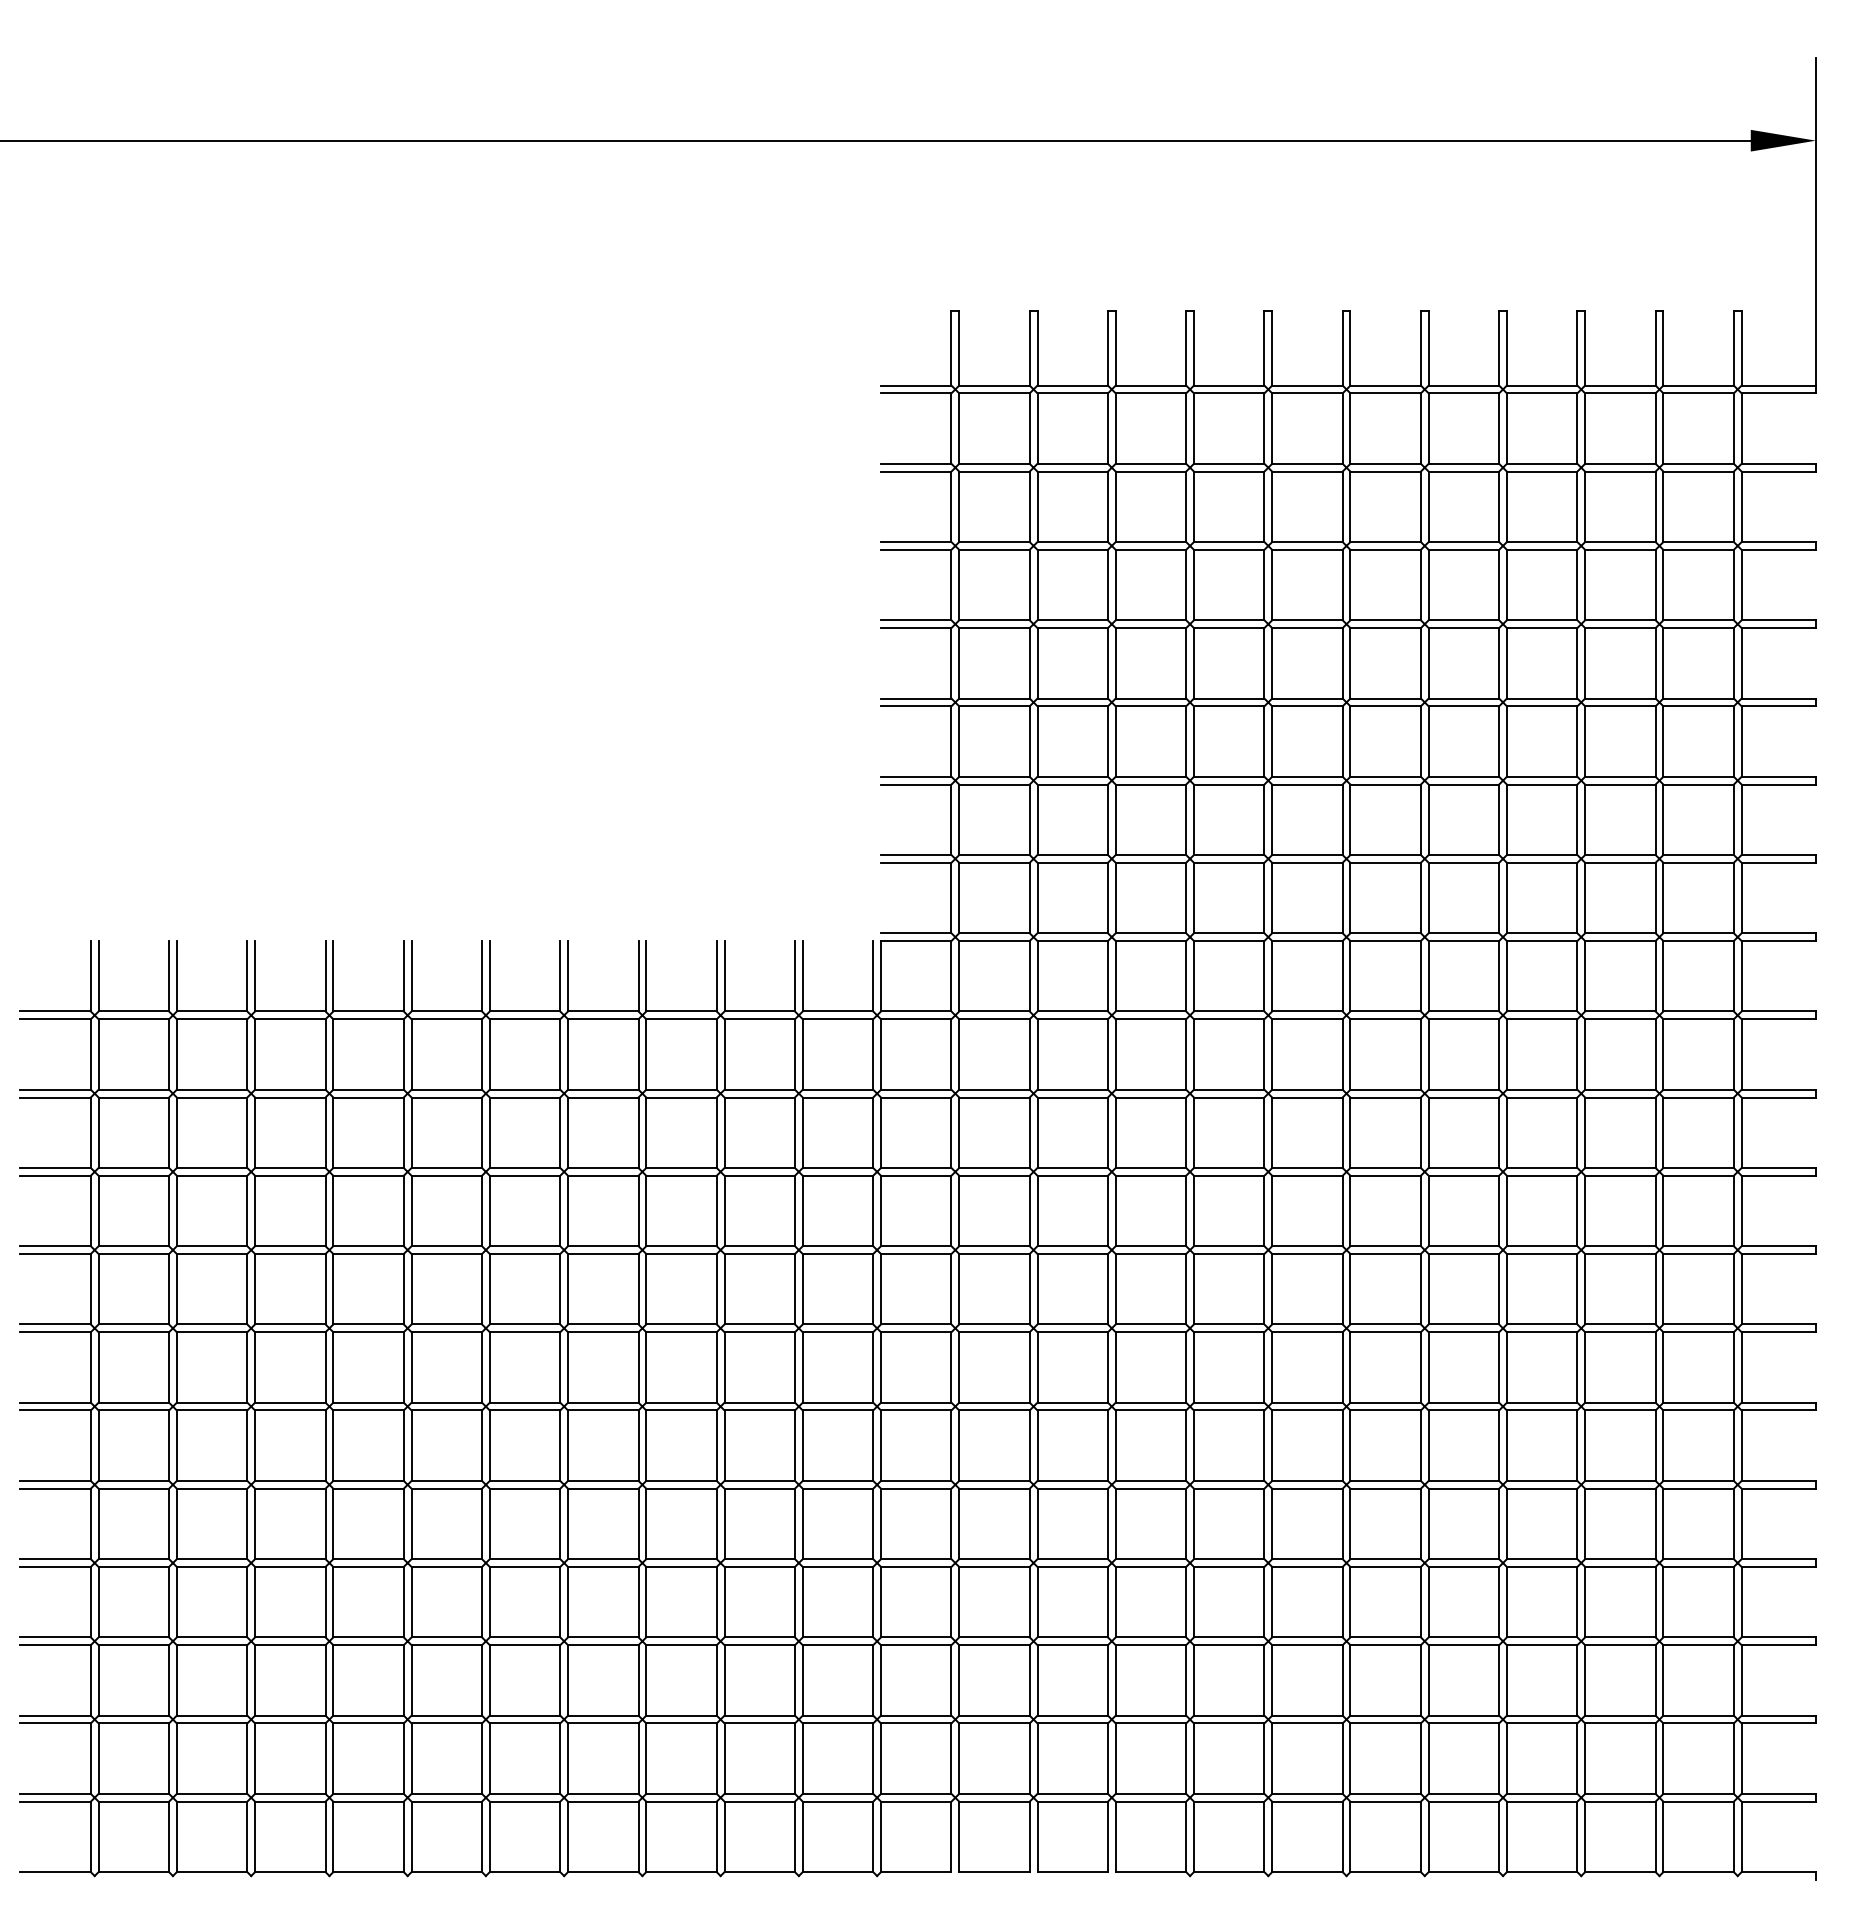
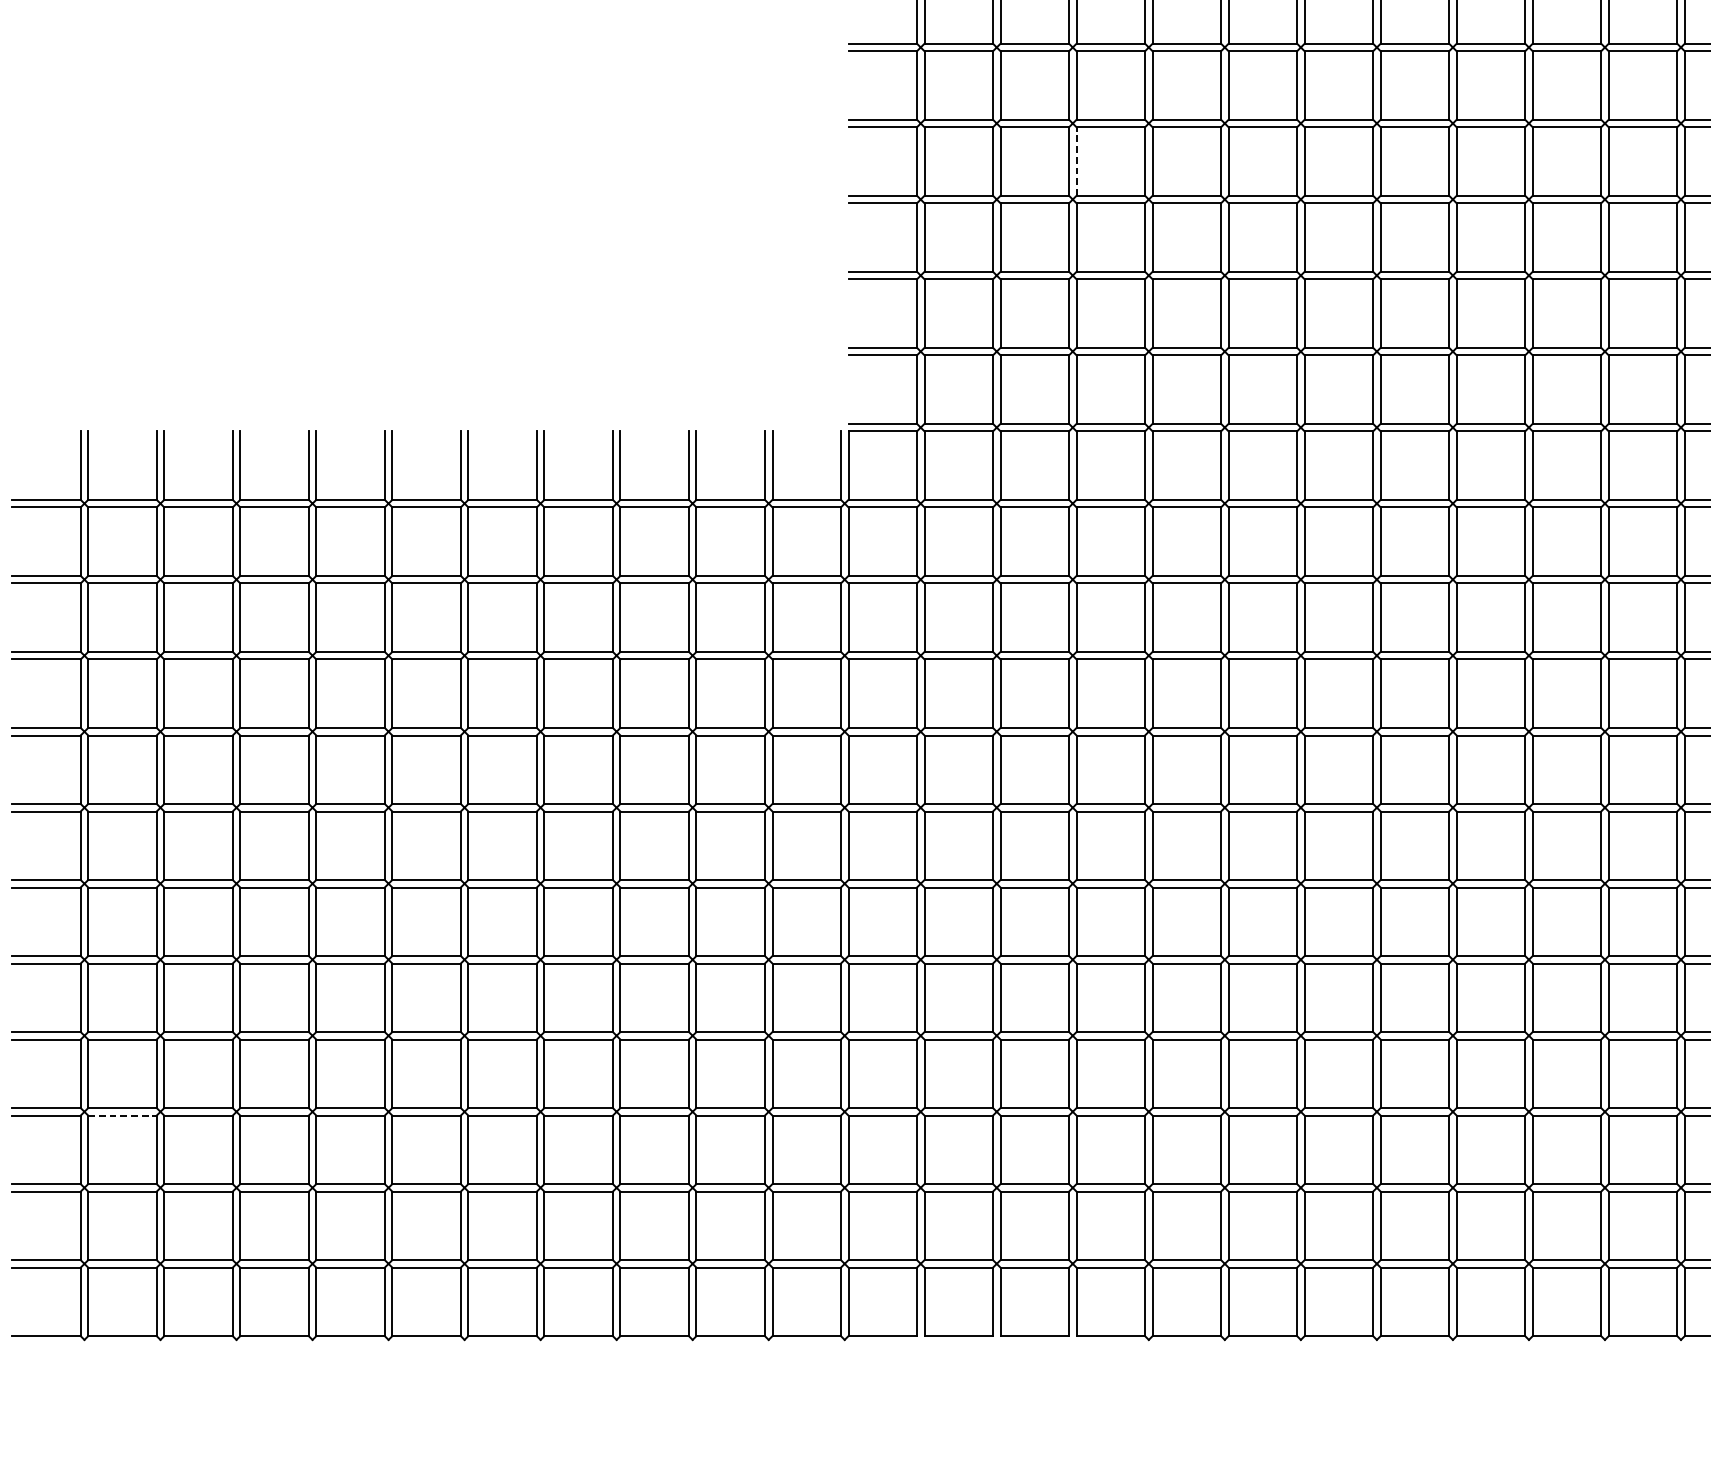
line: (1115, 662) -> (1076, 160), solid -> dashed
line: (134, 1645) -> (123, 1115), solid -> dashed

